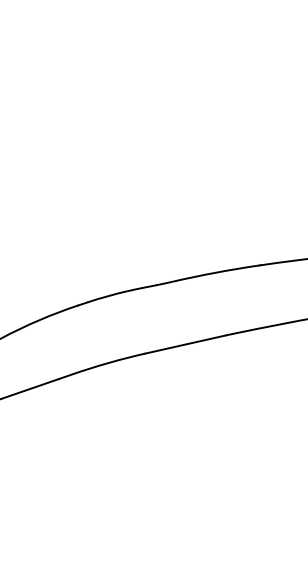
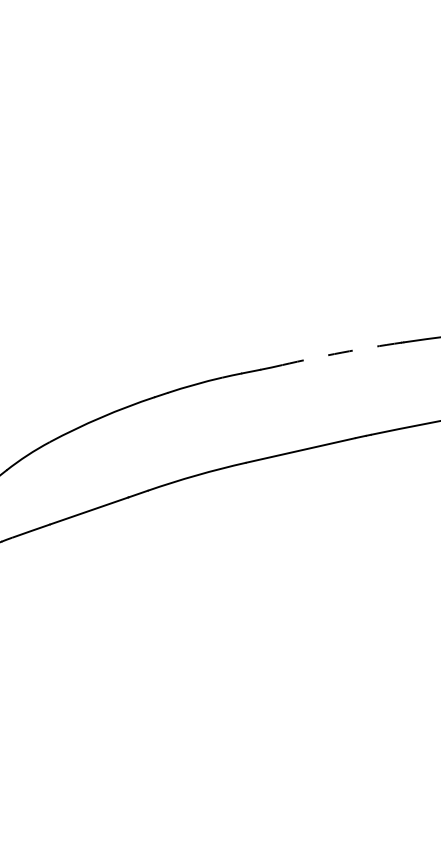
arc: (216, 272) -> (342, 352), solid -> dashed

